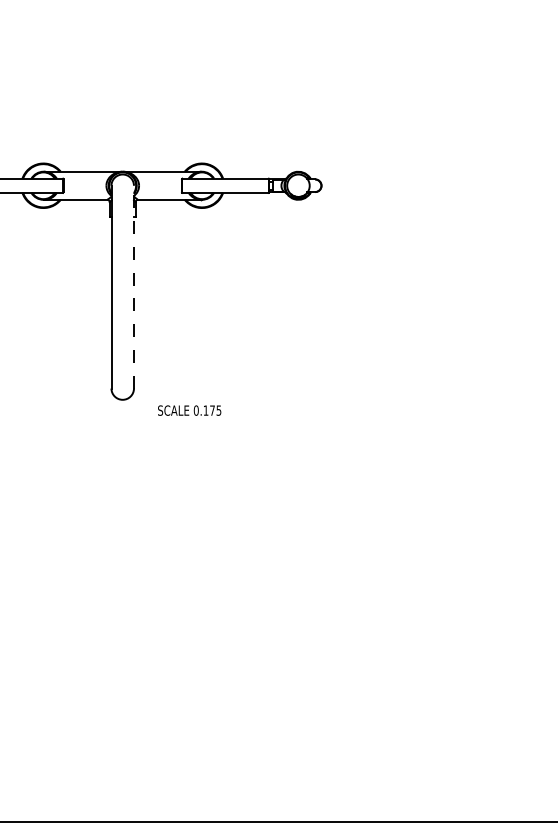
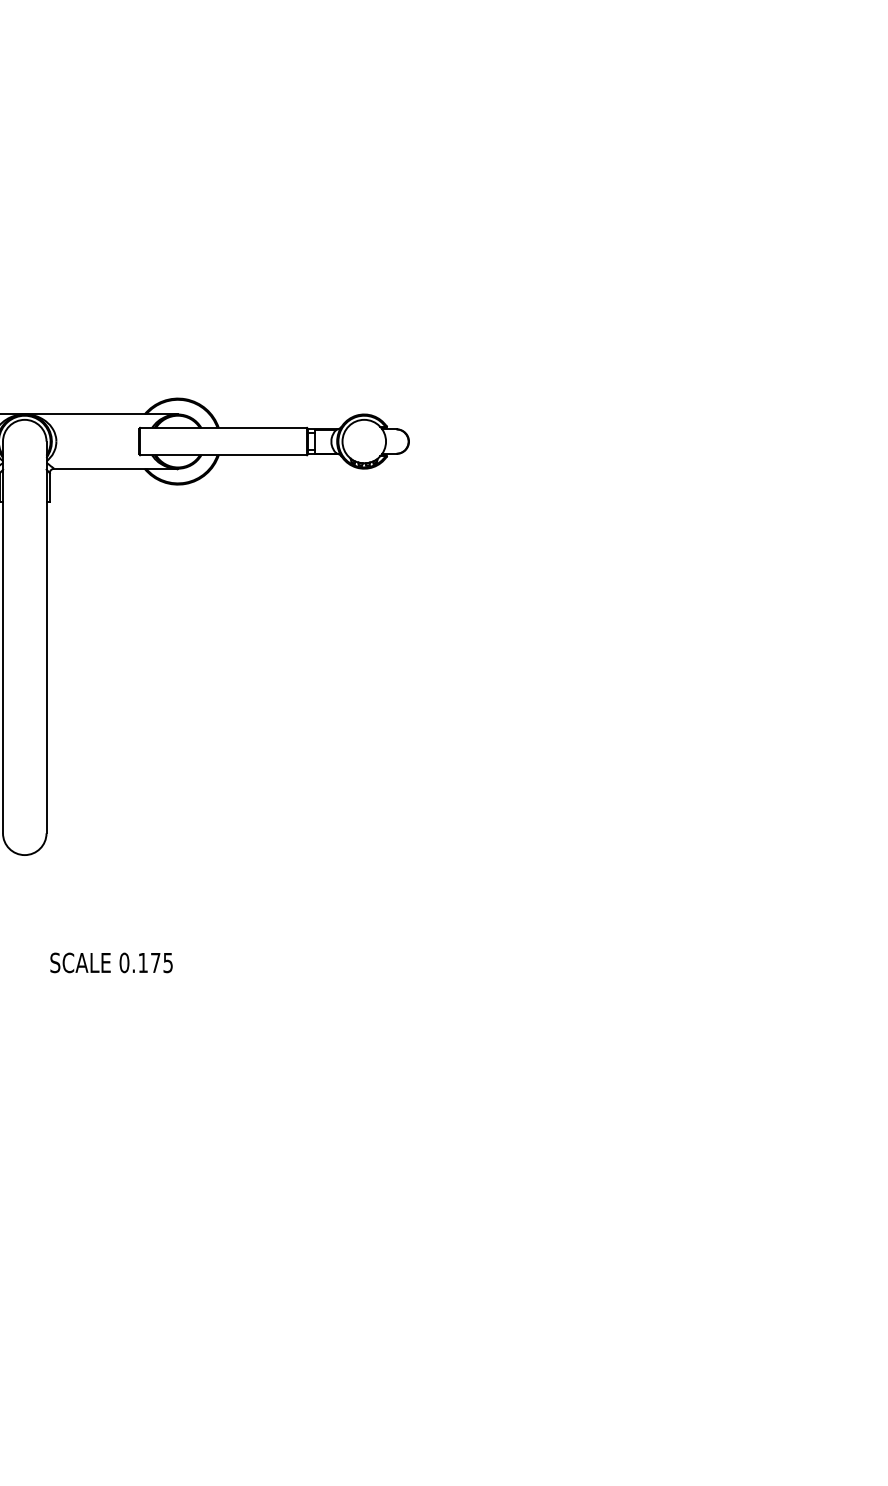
line: (134, 286) -> (47, 636), dashed -> solid
text: (189, 410) -> (111, 962), moved

